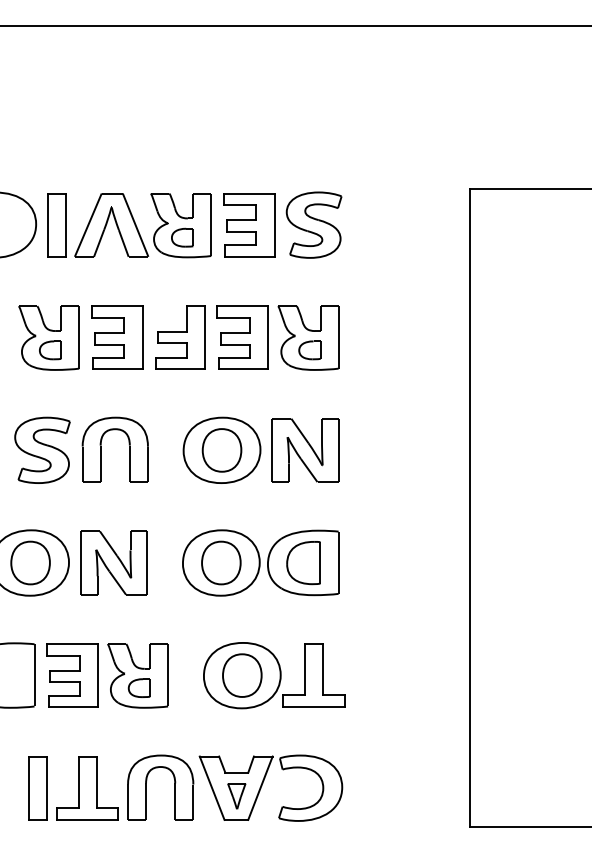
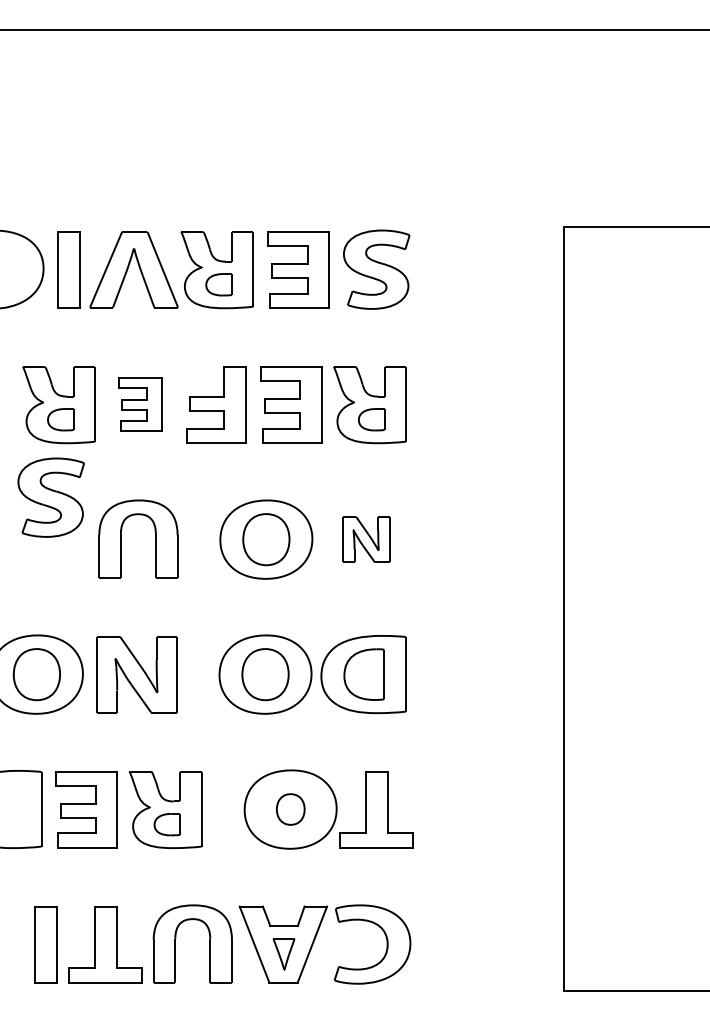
part: (117, 337) -> (141, 404), size x0.7
part: (42, 449) -> (51, 496), moved
part: (305, 450) -> (366, 539), size x0.6
part: (242, 675) -> (290, 809), size x0.6

